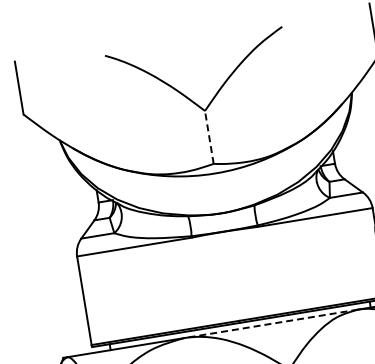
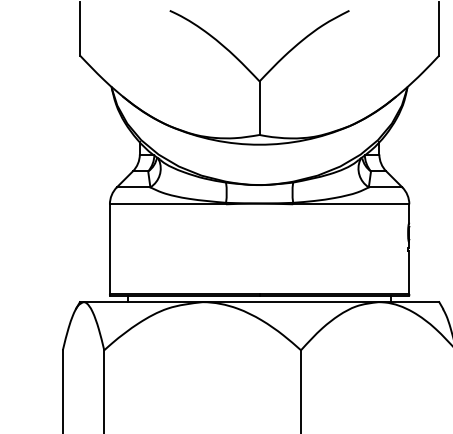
line: (209, 137) -> (259, 108), dashed -> solid
line: (271, 324) -> (290, 302), dashed -> solid

